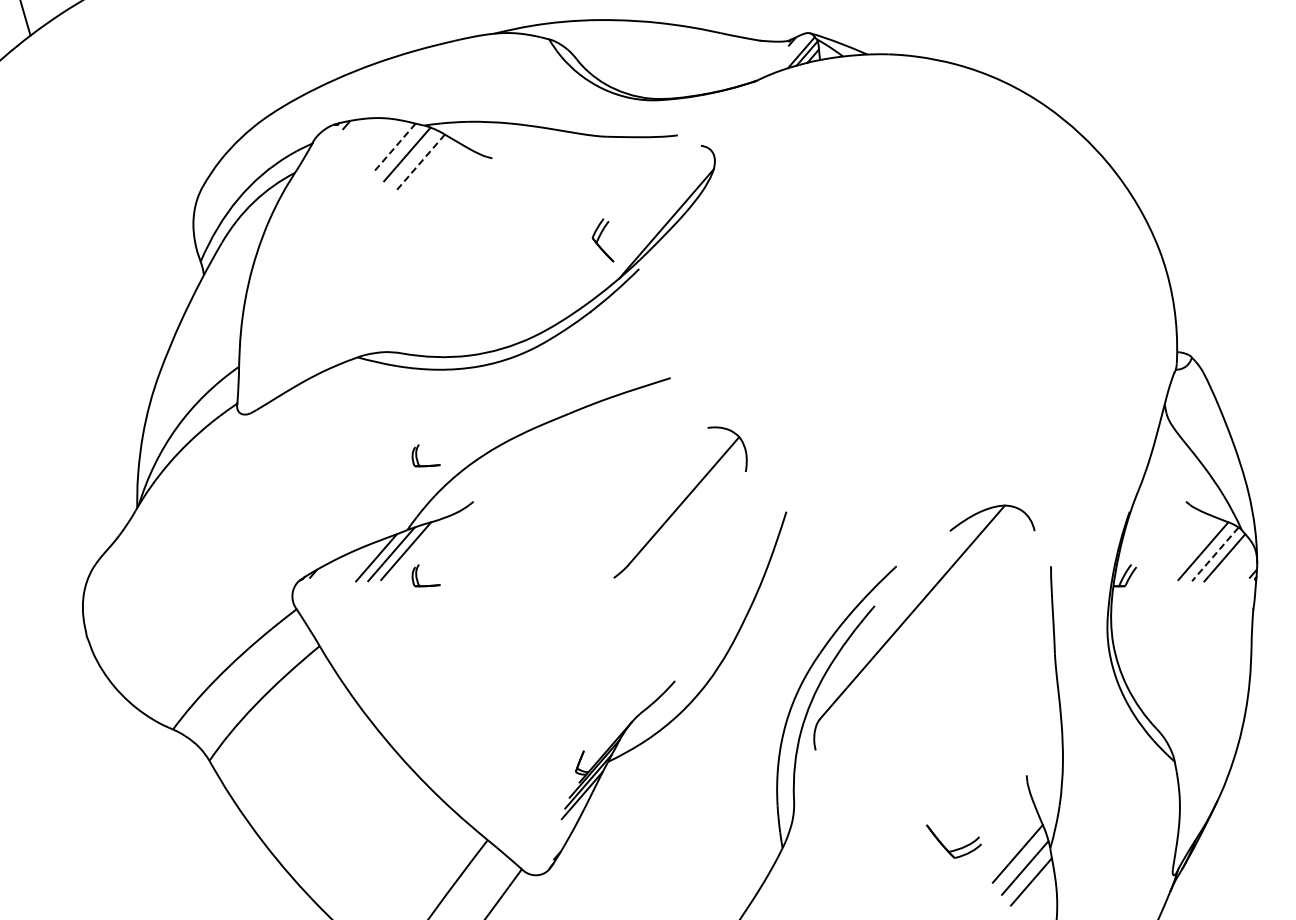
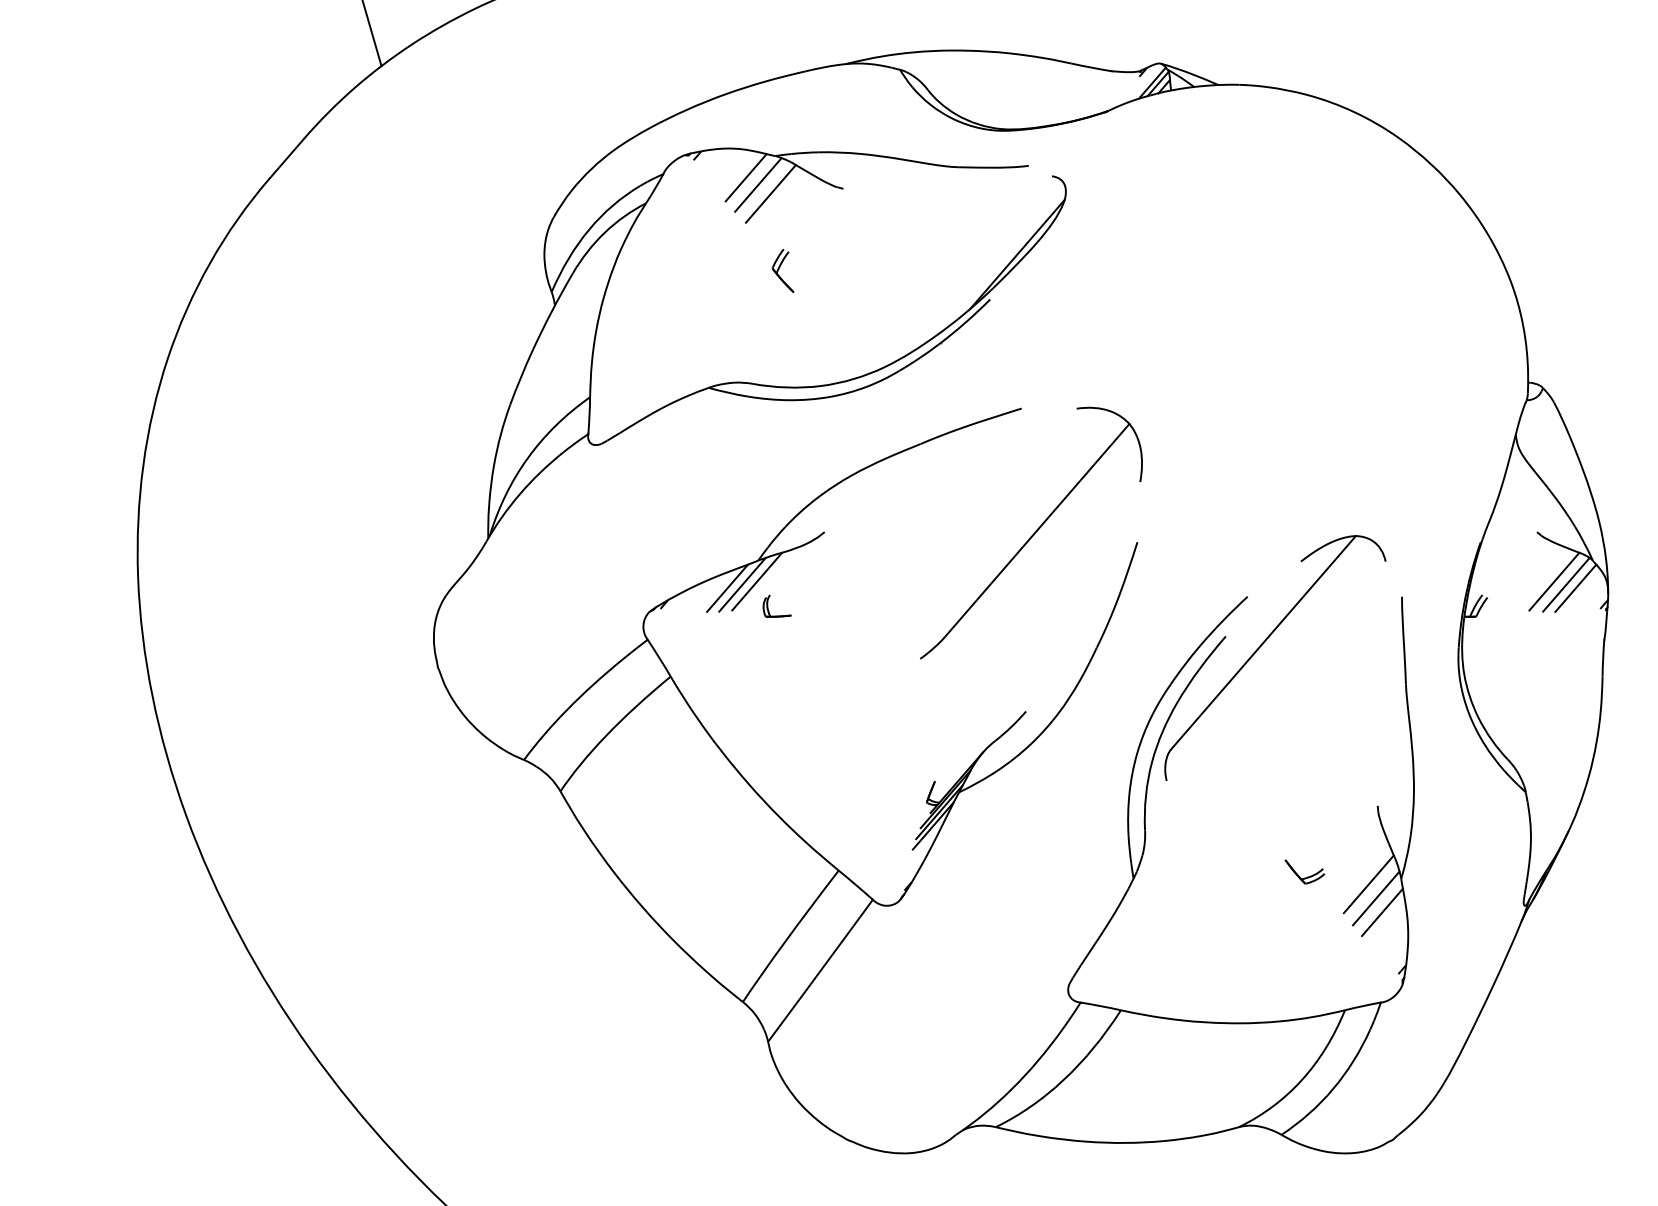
line: (394, 148) -> (745, 178), dashed -> solid
line: (419, 164) -> (770, 194), dashed -> solid
part: (602, 240) -> (782, 270), moved
part: (417, 455) -> (768, 485), removed
part: (680, 502) -> (1031, 532), size x1.67
line: (1215, 554) -> (1566, 584), dashed -> solid
part: (953, 841) -> (1304, 871), size x0.71

